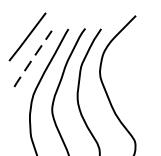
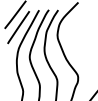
line: (32, 58) -> (18, 27), dashed -> solid

